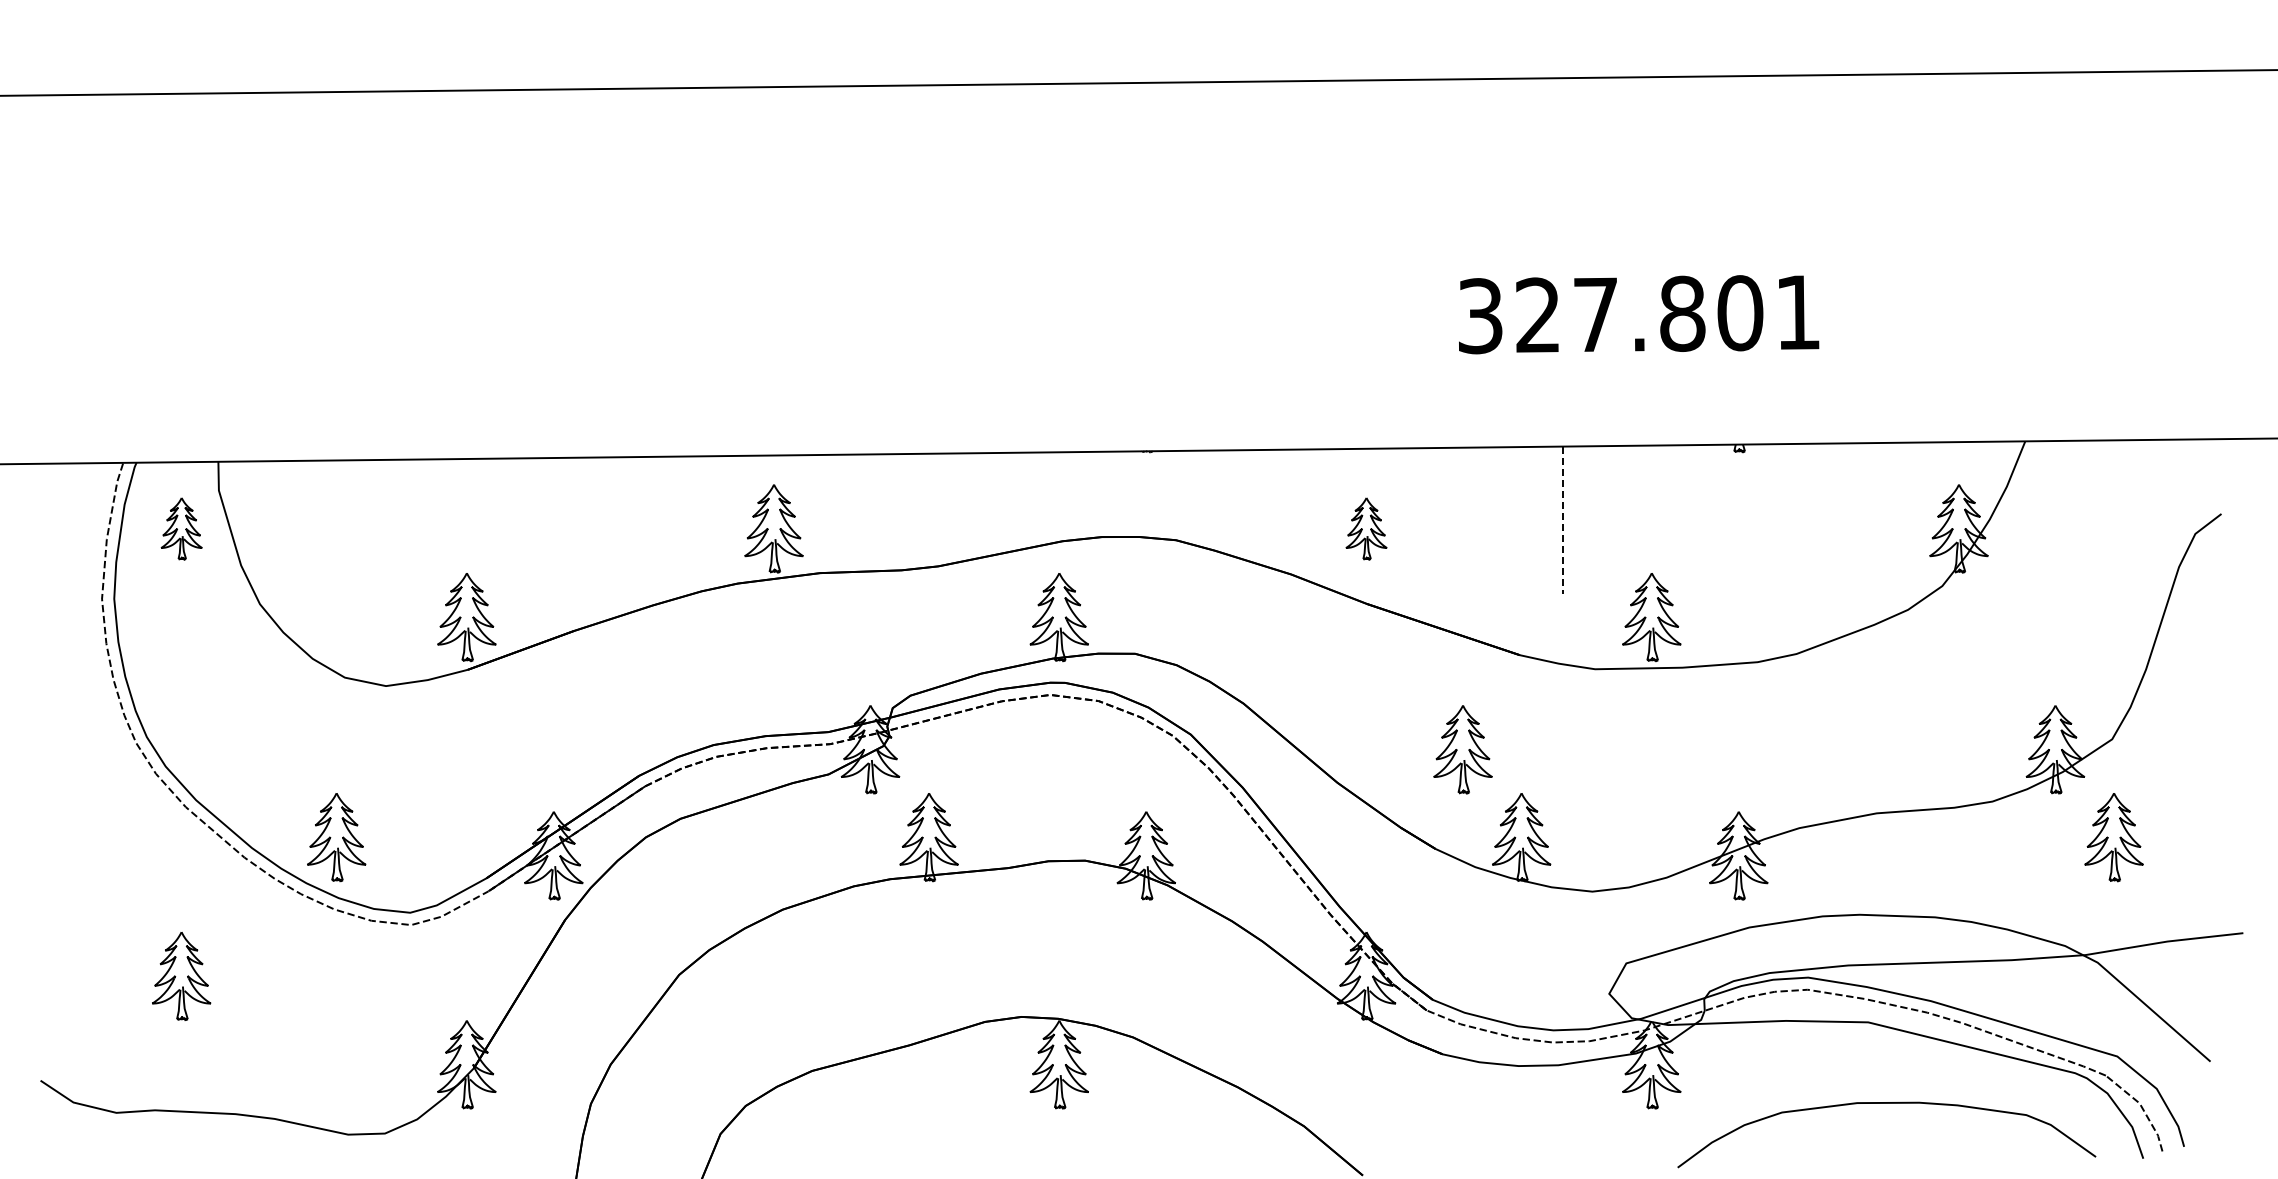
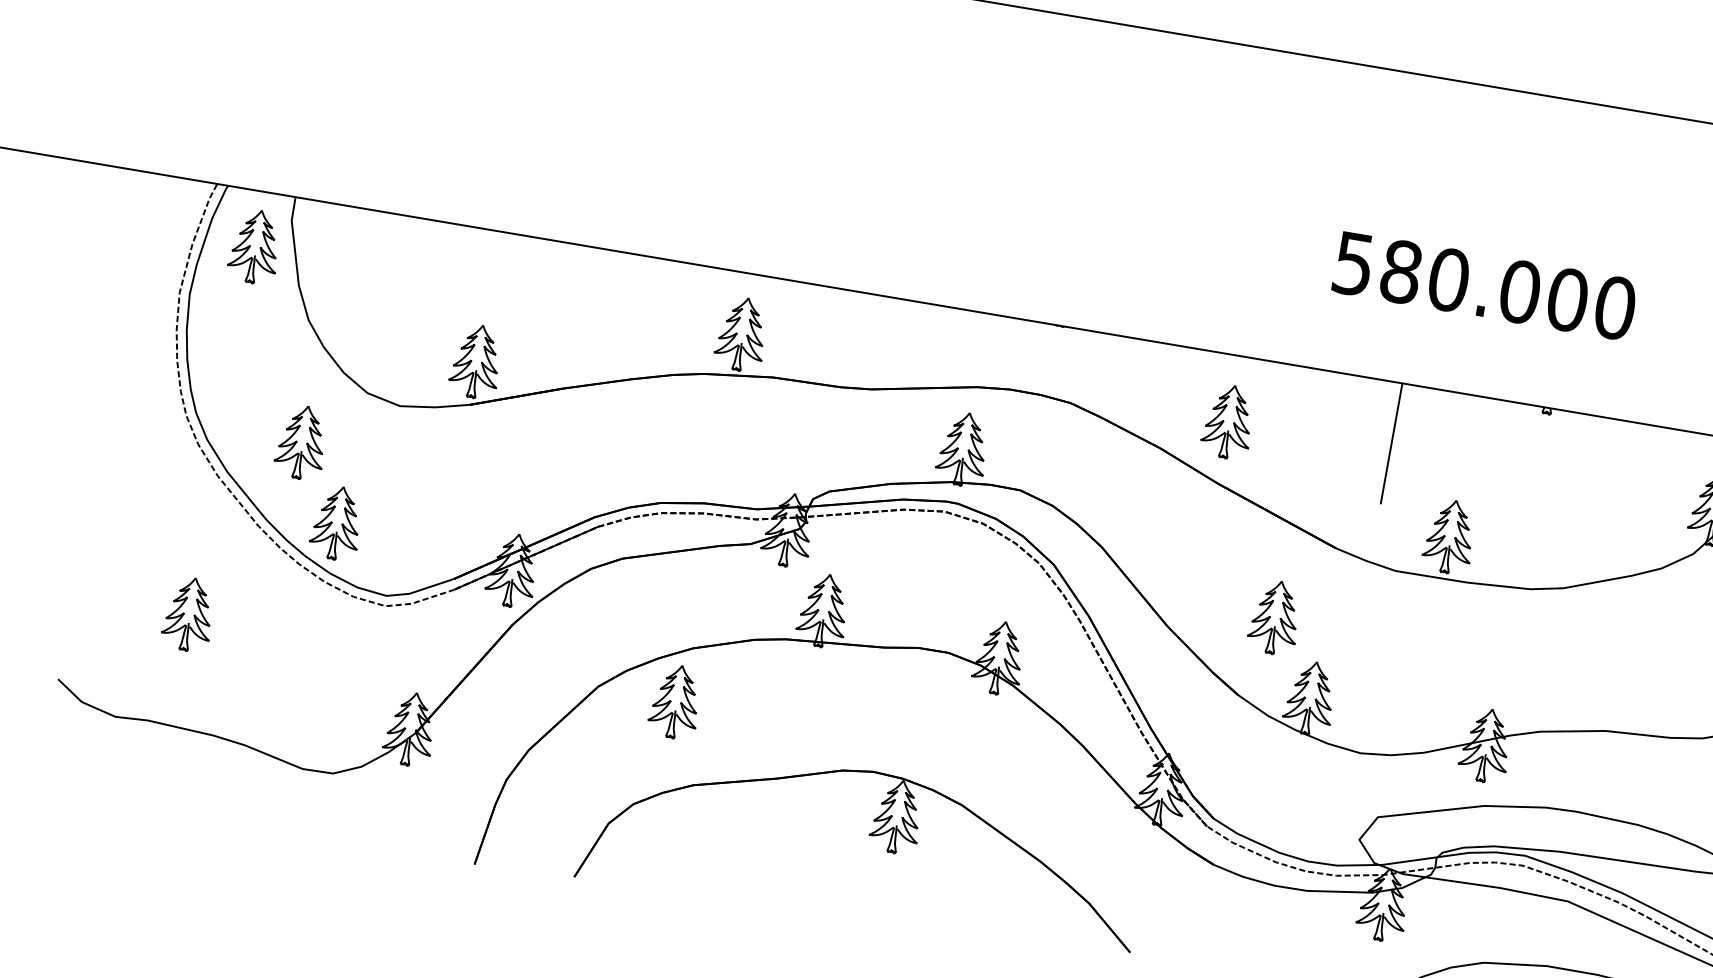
text: (1640, 313) -> (1485, 285), 327.801 -> 580.000
line: (1563, 520) -> (1391, 444), dashed -> solid
part: (181, 528) -> (255, 246), size x1.43
part: (1366, 528) -> (1228, 421), size x1.43
part: (277, 749) -> (301, 442), added
part: (773, 976) -> (675, 701), added

